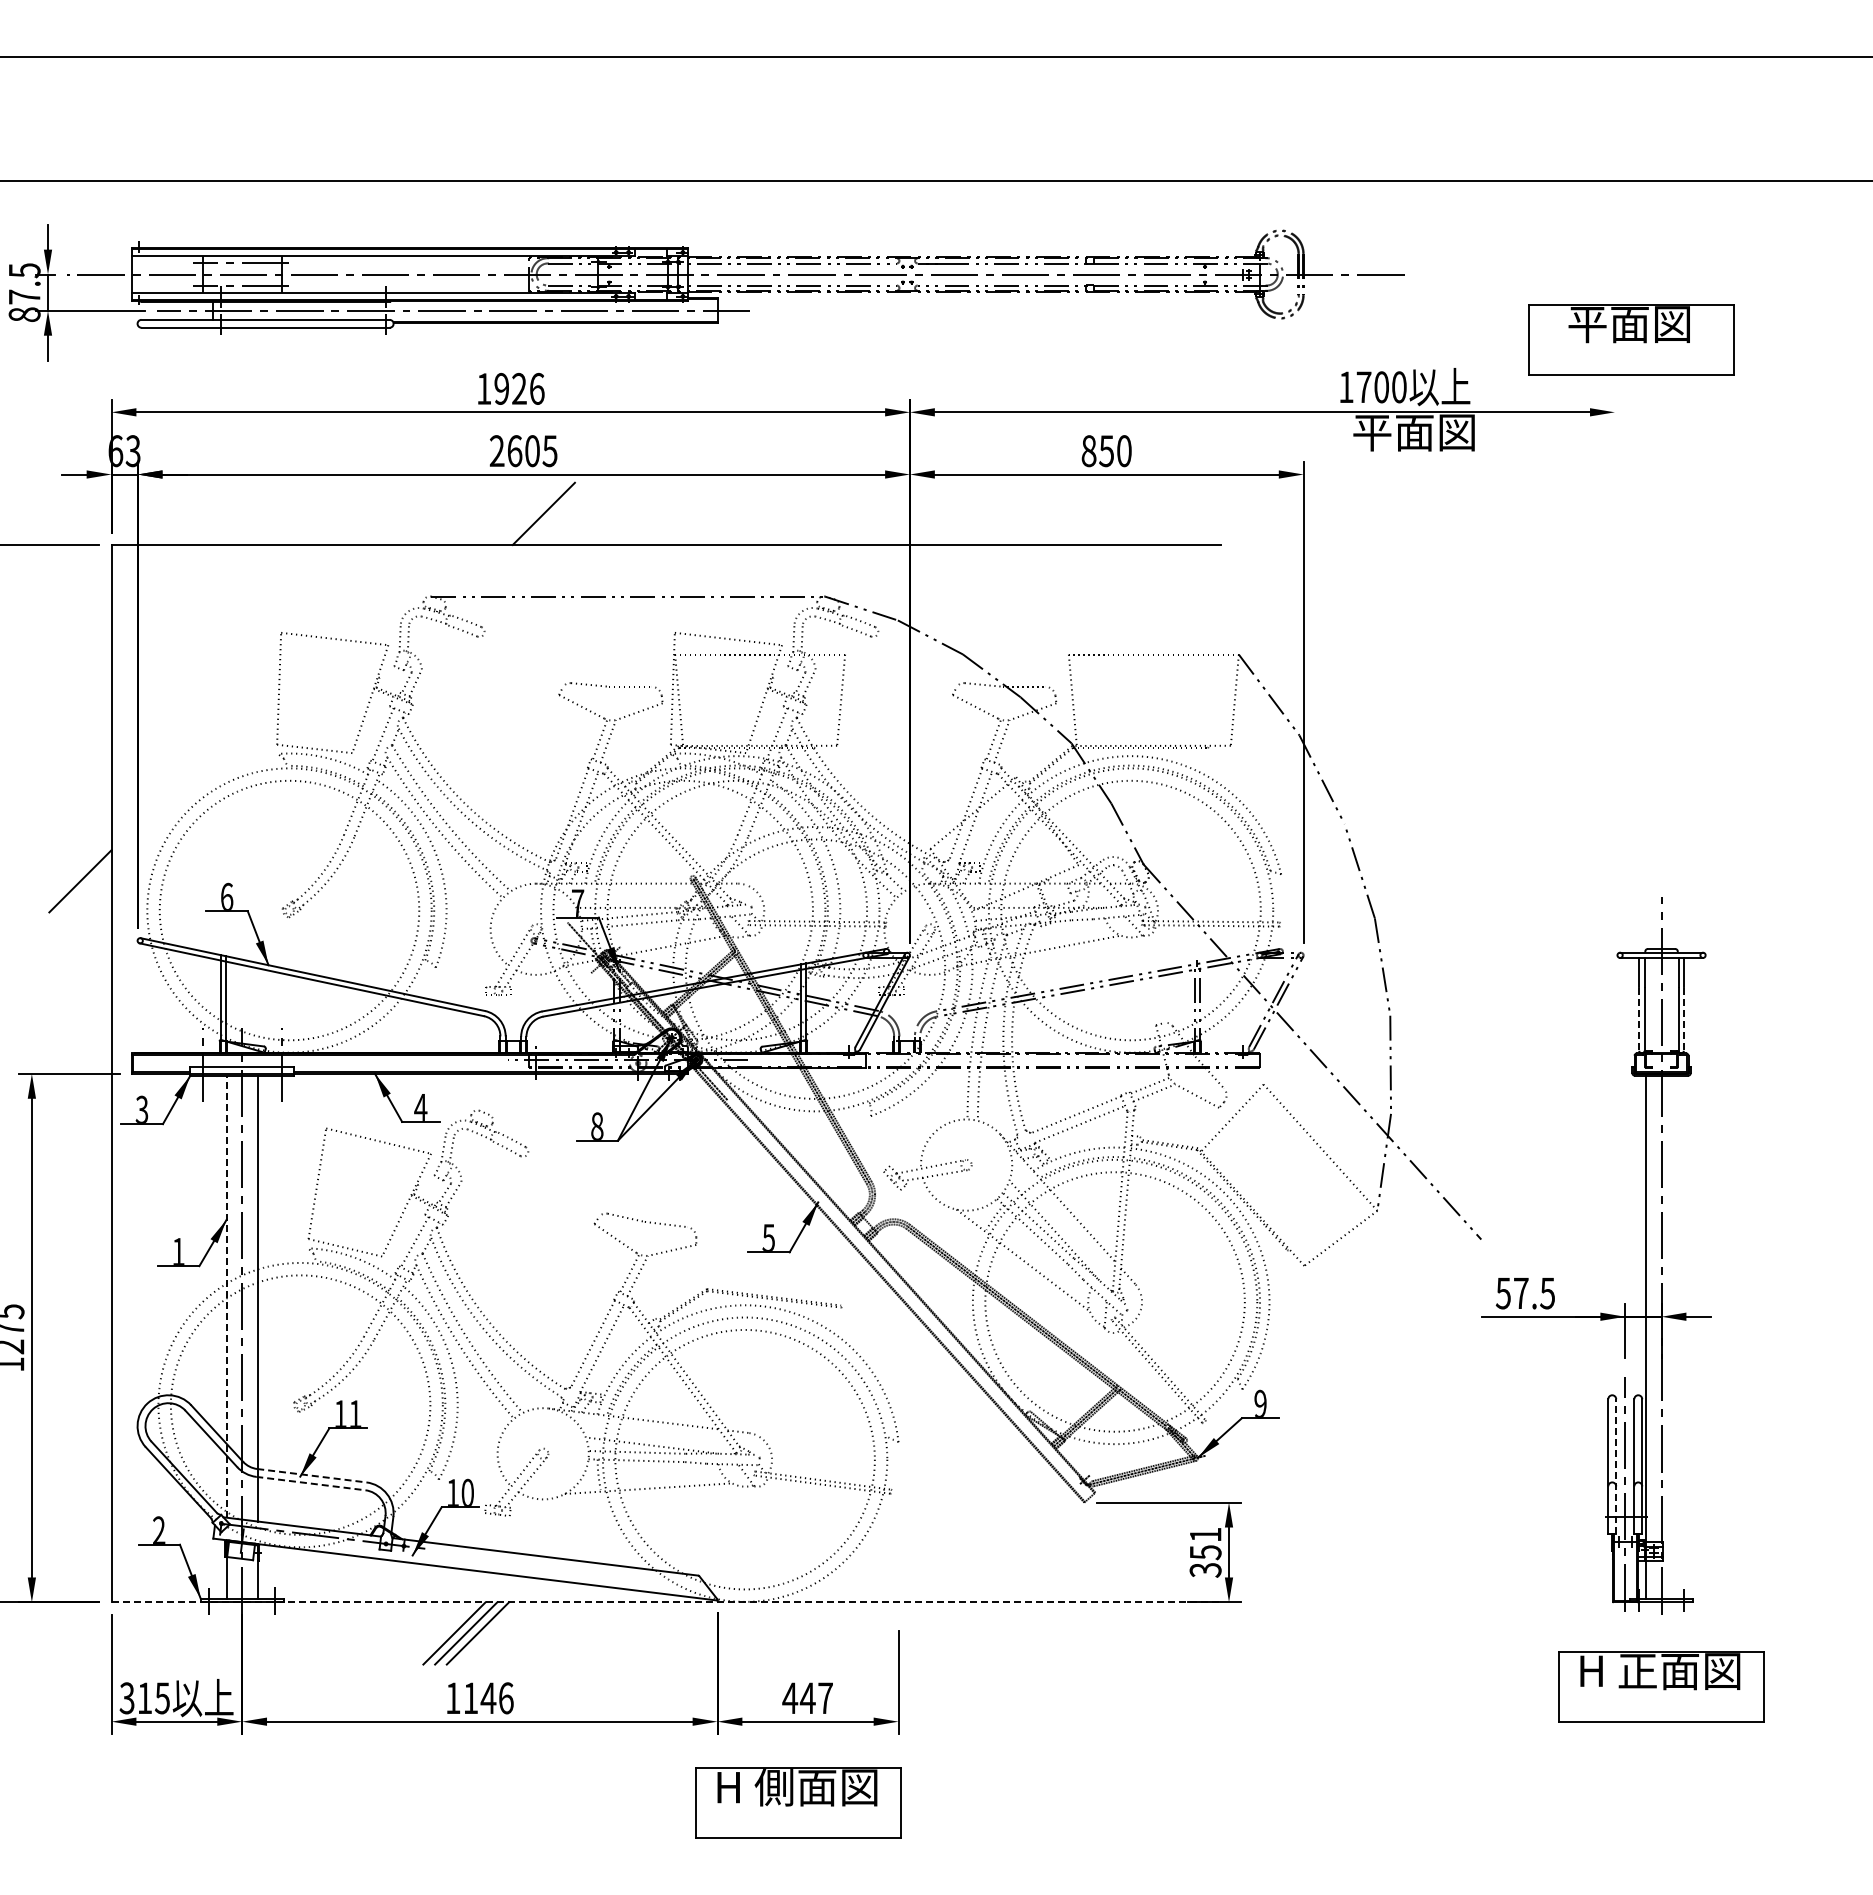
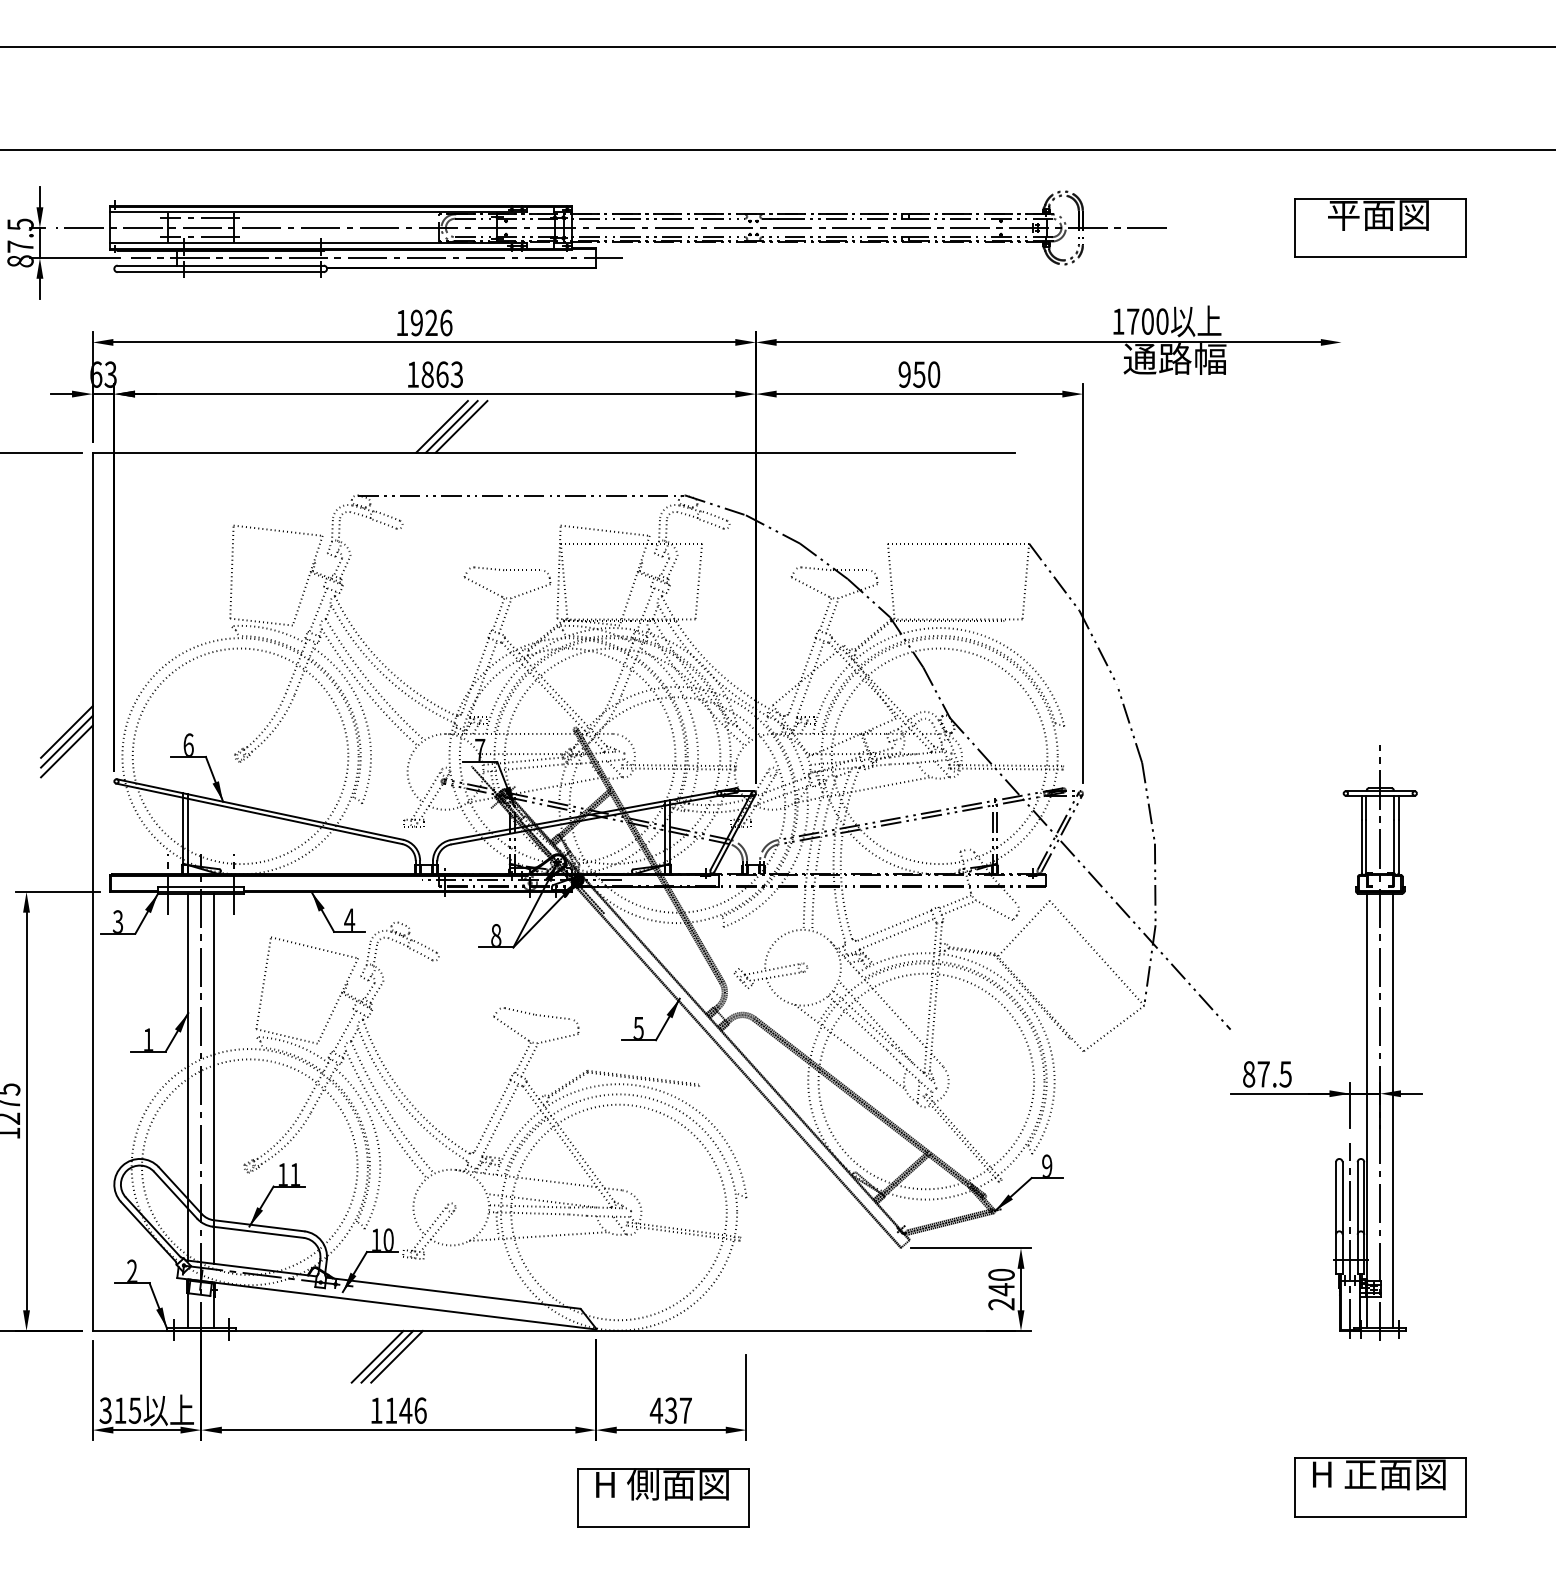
part: (1631, 339) -> (1380, 227), moved
text: (1414, 432) -> (1175, 359), 平面図 -> 通路幅
text: (523, 451) -> (434, 374), 2605 -> 1863
text: (1088, 451) -> (904, 374), 850 -> 950
line: (532, 513) -> (442, 426), added
line: (555, 513) -> (461, 426), added
line: (80, 892) -> (66, 741), added
line: (80, 904) -> (66, 751), added
line: (1639, 1019) -> (1361, 846), dashed -> solid
line: (1683, 1019) -> (1398, 846), dashed -> solid
text: (1502, 1293) -> (1248, 1074), 57.5 -> 87.5
line: (226, 1296) -> (188, 1076), dashed -> solid
line: (1677, 1336) -> (1393, 1110), added
line: (1616, 1465) -> (1342, 1217), dashed -> solid
line: (312, 1475) -> (259, 1225), dashed -> solid
line: (311, 1483) -> (258, 1232), dashed -> solid
text: (1205, 1552) -> (1001, 1289), 351 -> 240
line: (666, 1602) -> (553, 1331), dashed -> solid
part: (1661, 1686) -> (1380, 1487), moved
text: (807, 1698) -> (670, 1410), 447 -> 437

